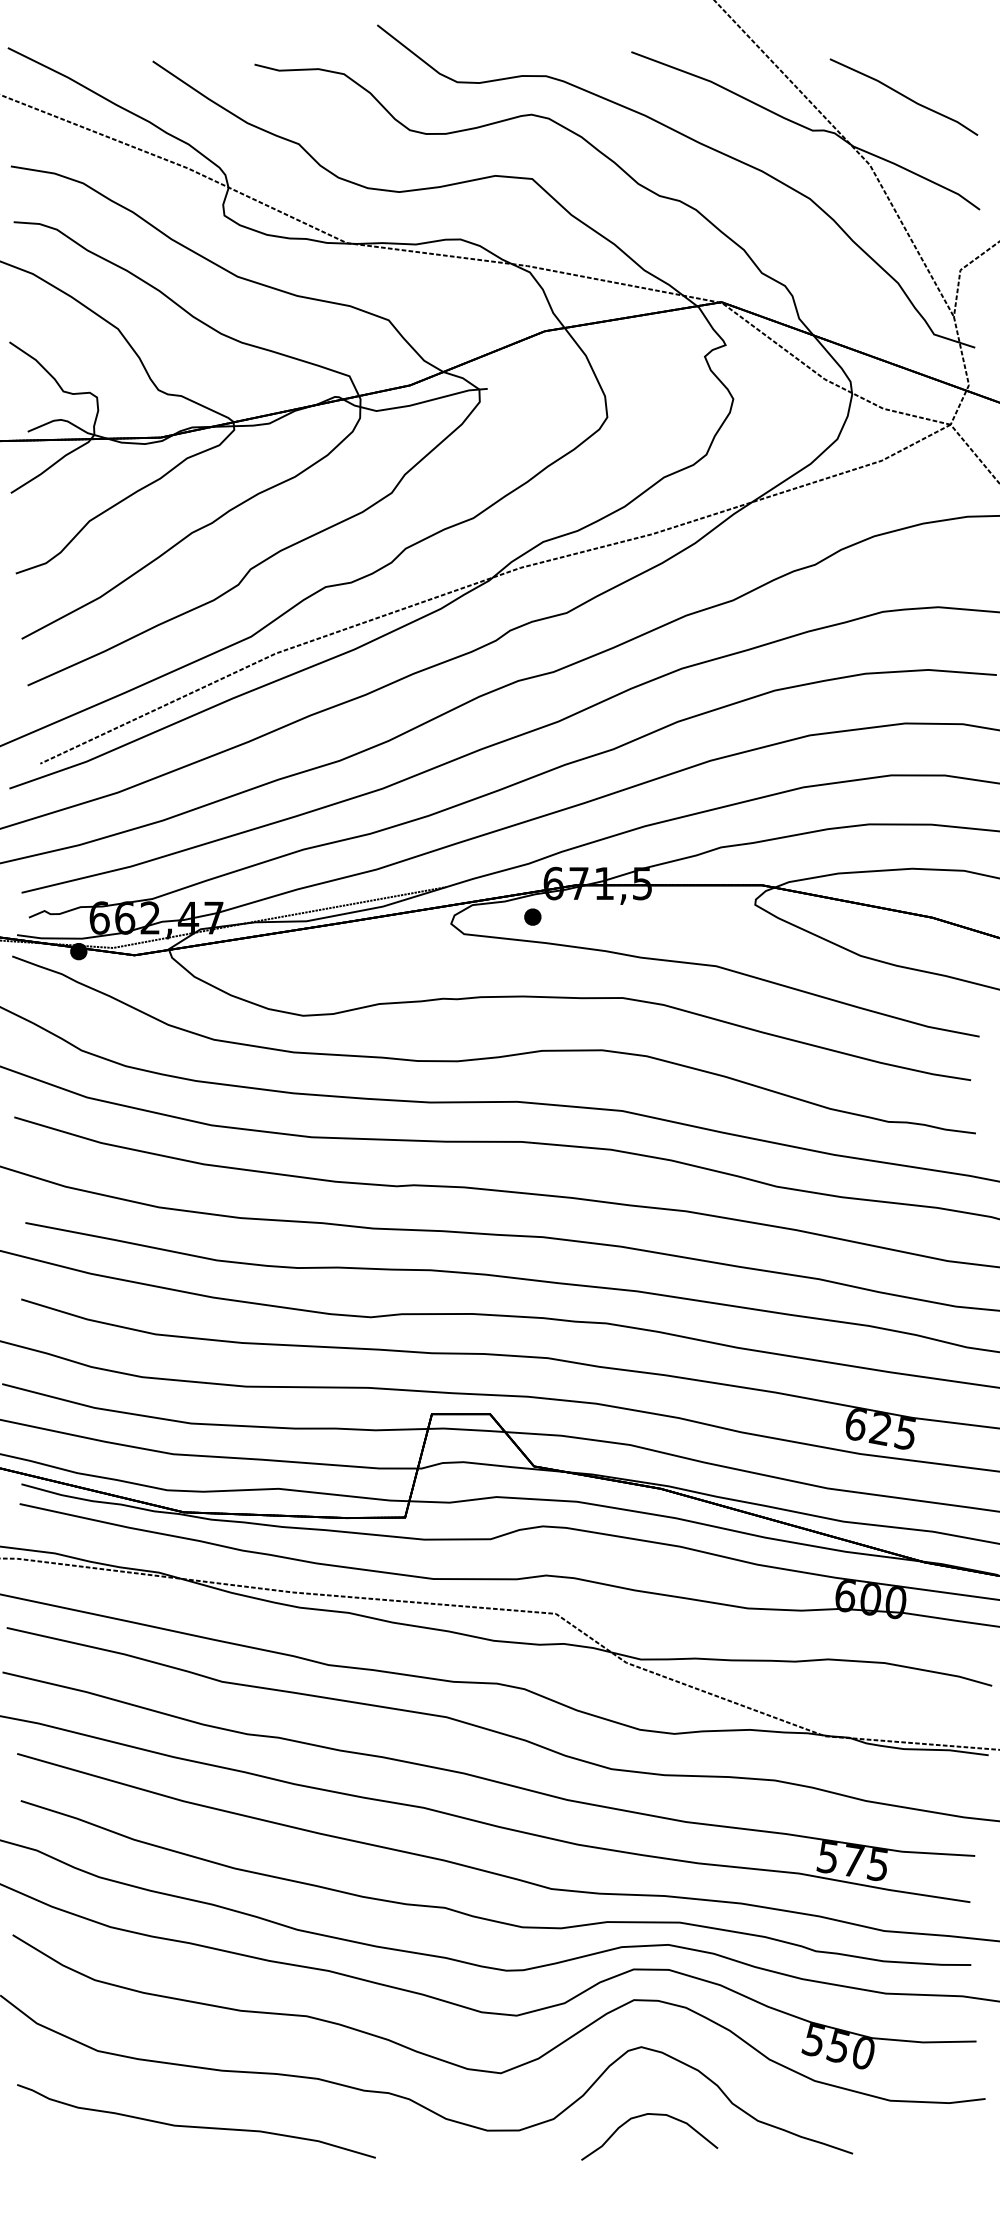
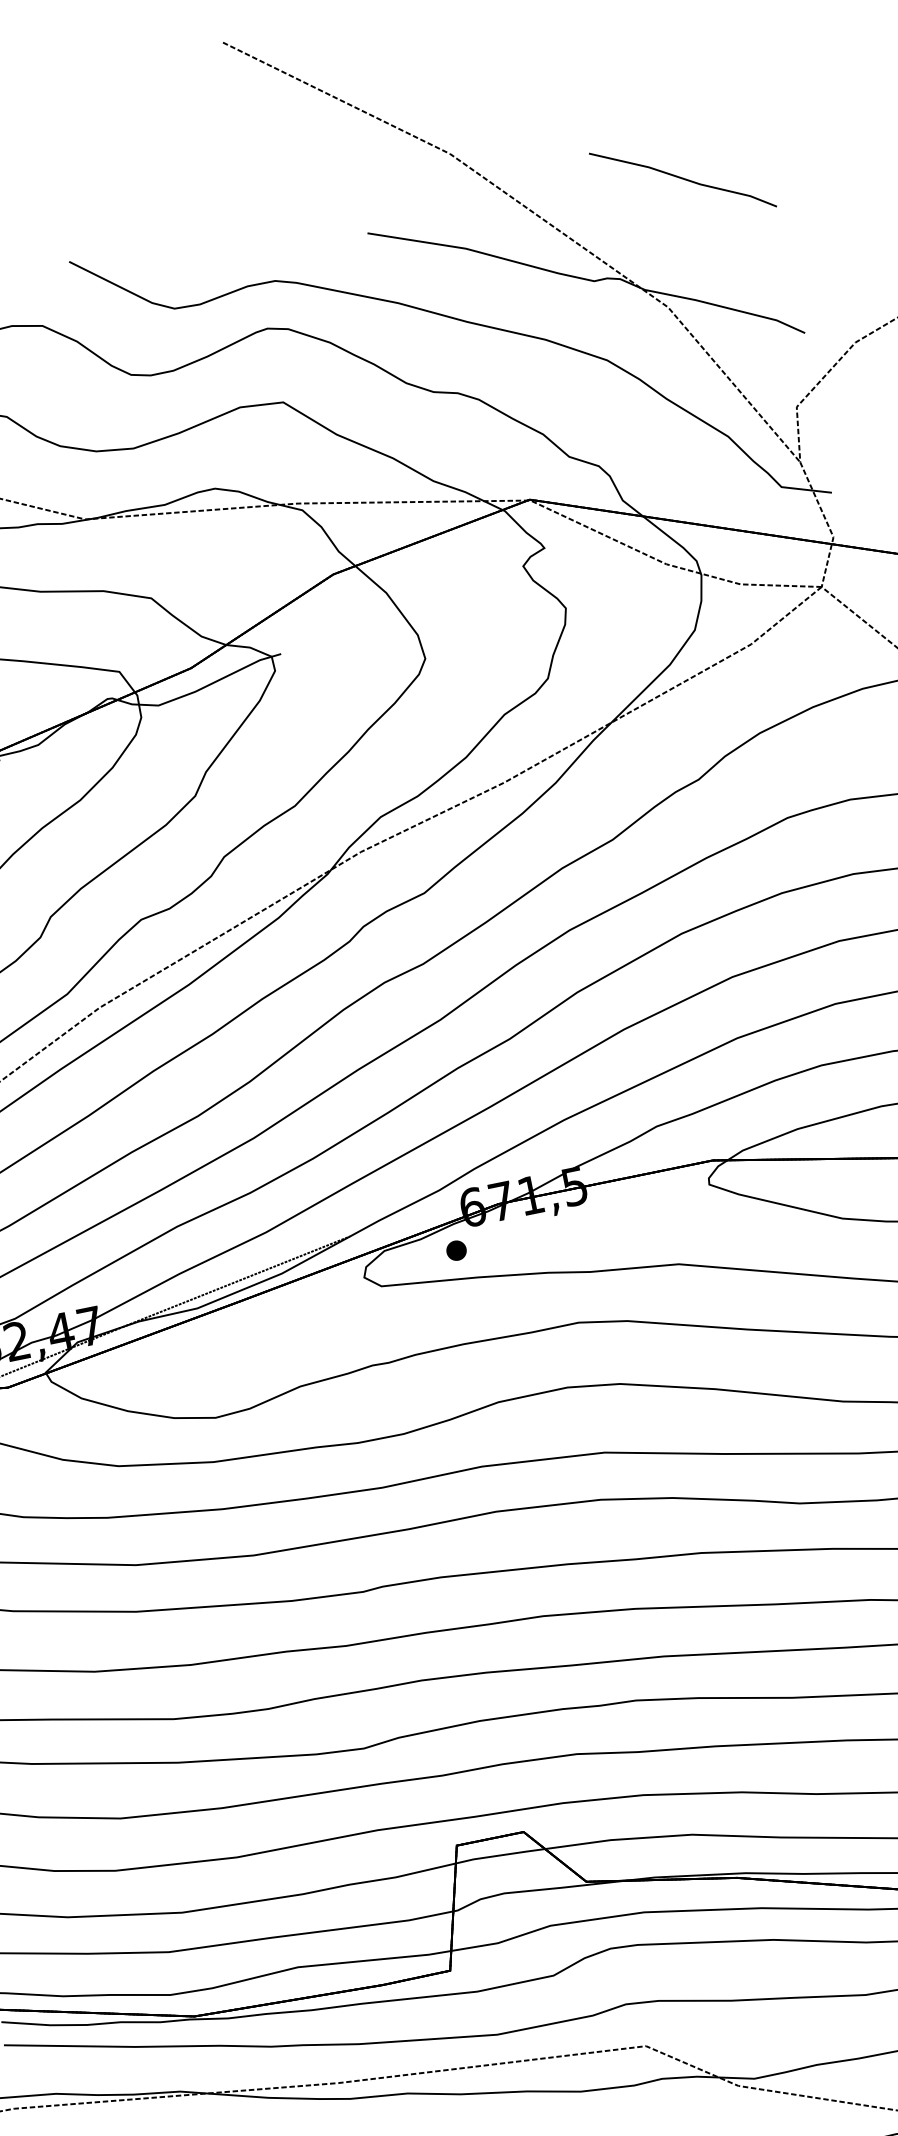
line: (903, 96) -> (682, 179), moved

